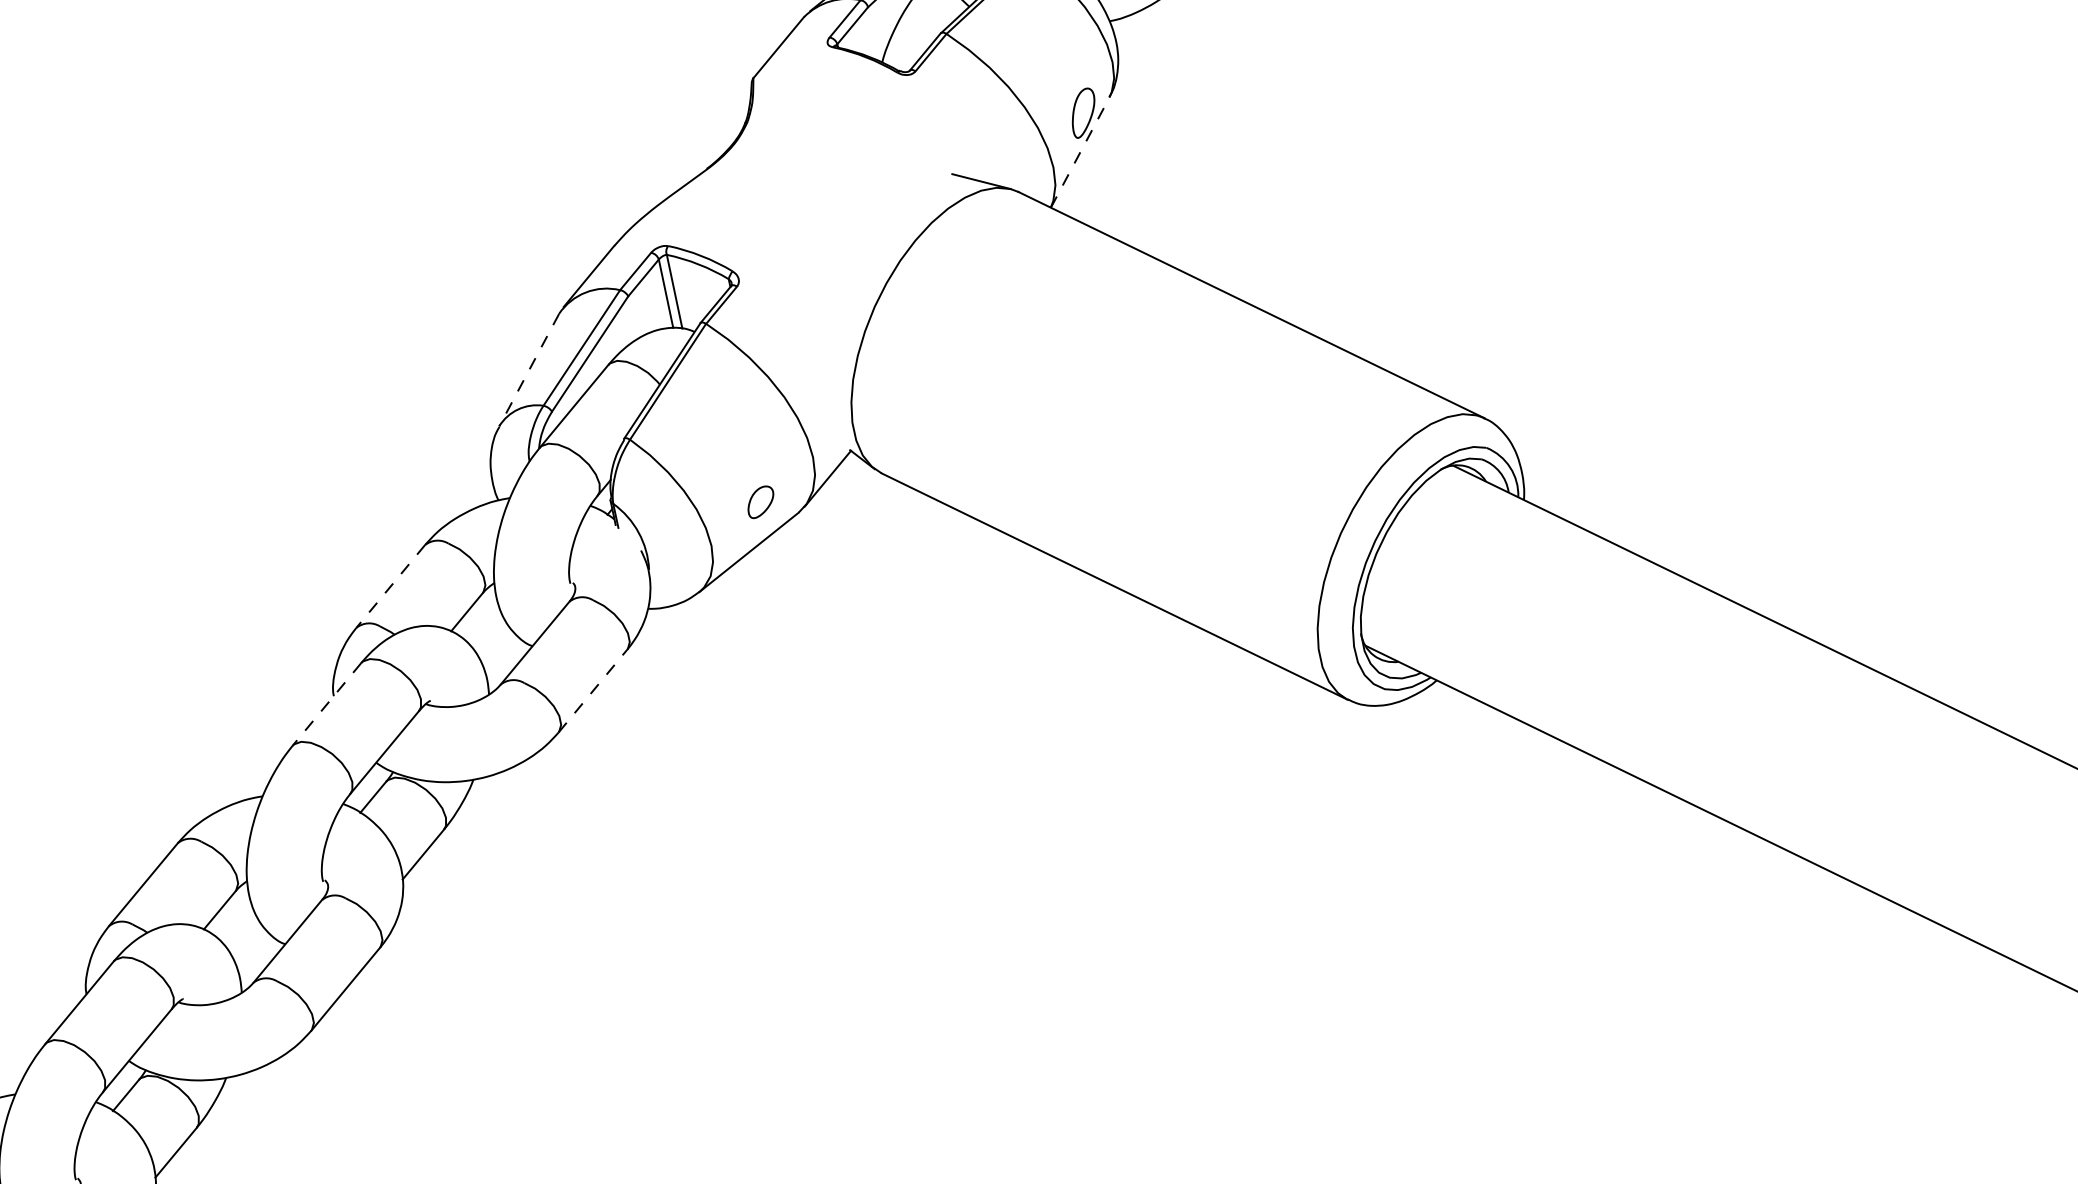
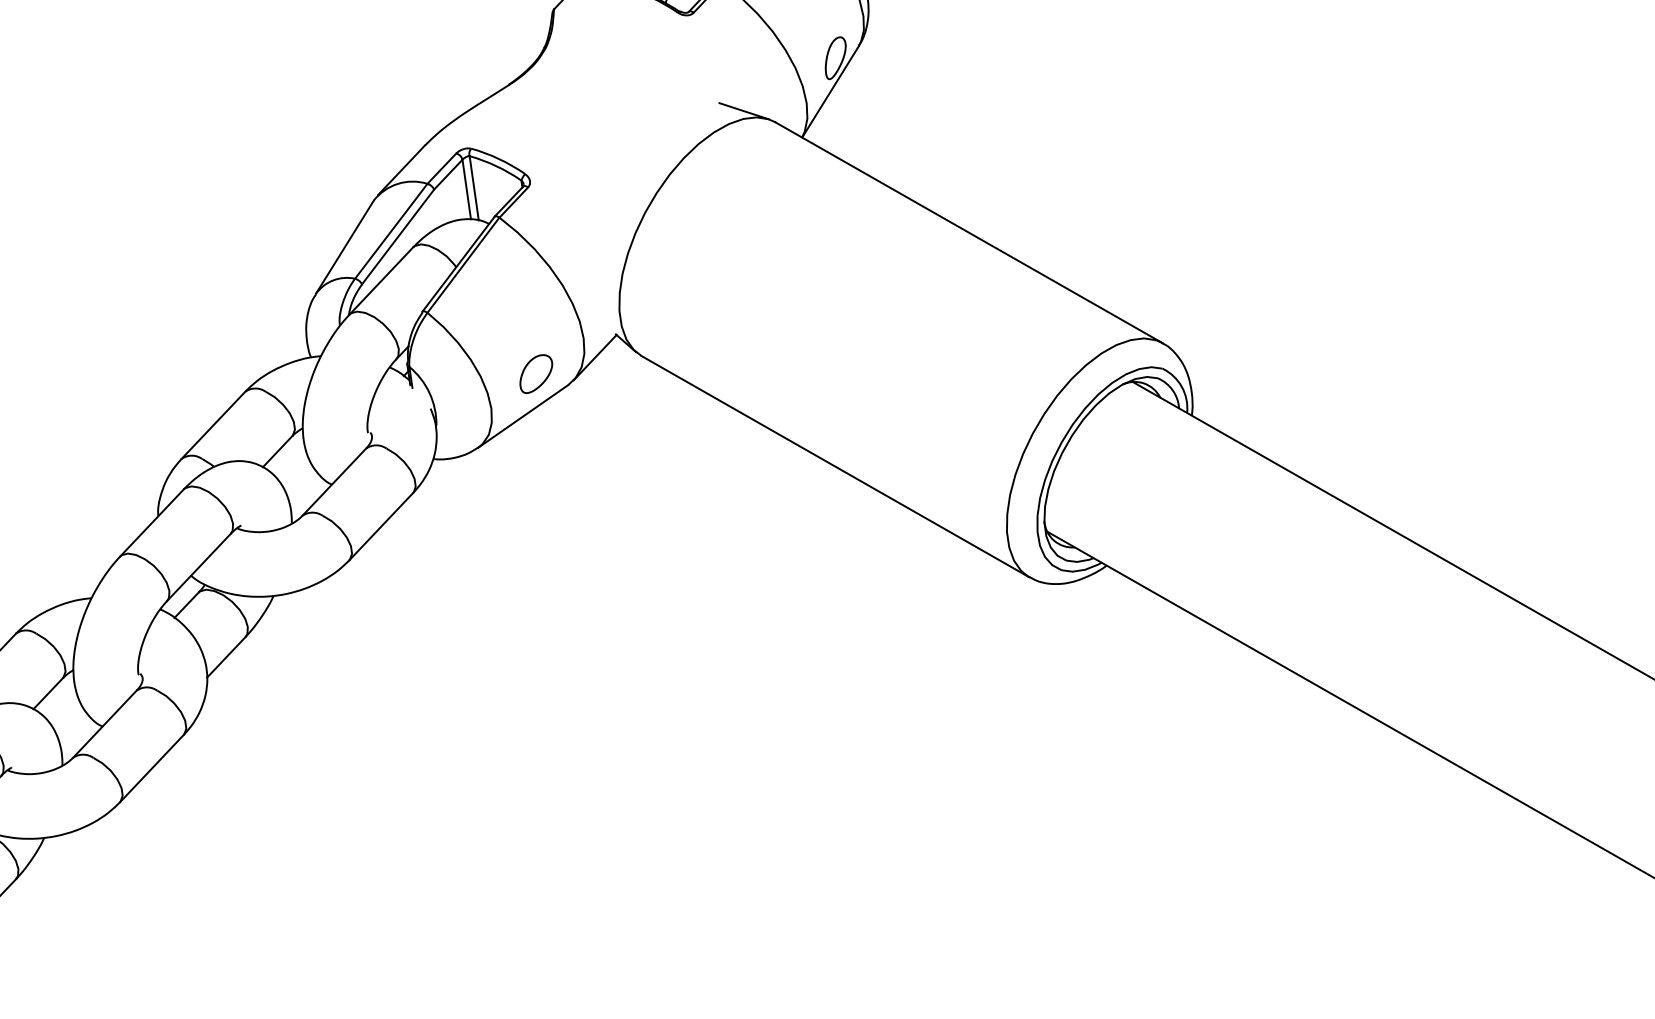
line: (1080, 152) -> (830, 91), dashed -> solid
line: (529, 370) -> (345, 247), dashed -> solid
part: (760, 501) -> (536, 373), size x1.43
line: (390, 586) -> (213, 425), dashed -> solid
line: (593, 691) -> (381, 527), dashed -> solid
line: (326, 704) -> (151, 522), dashed -> solid

